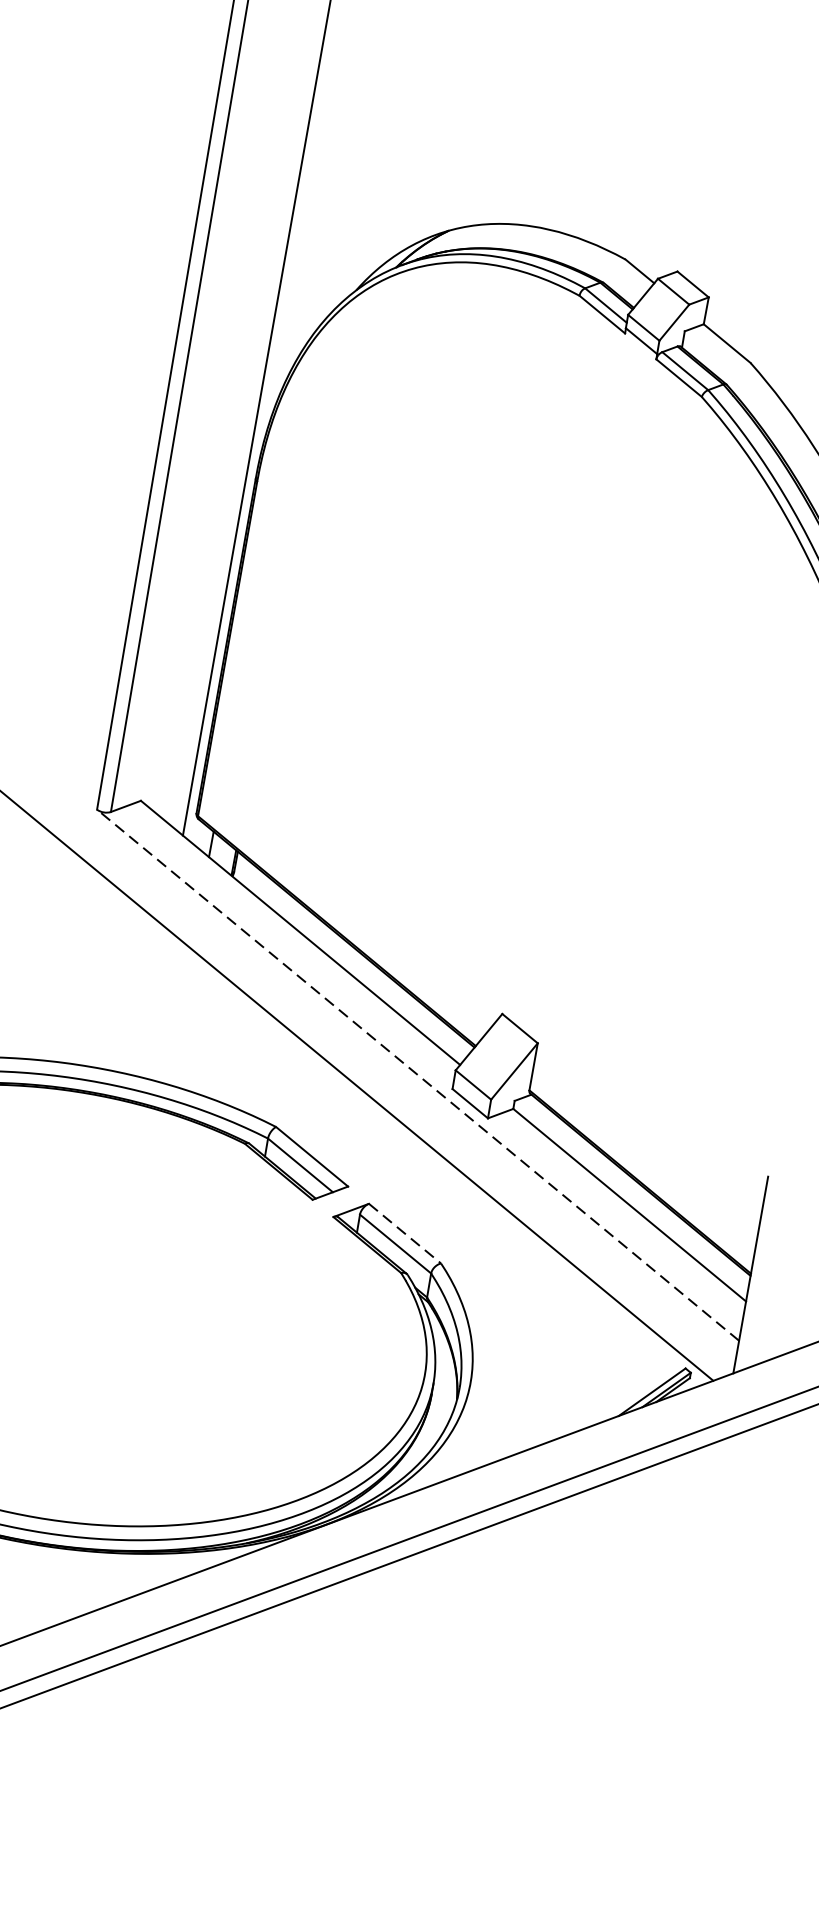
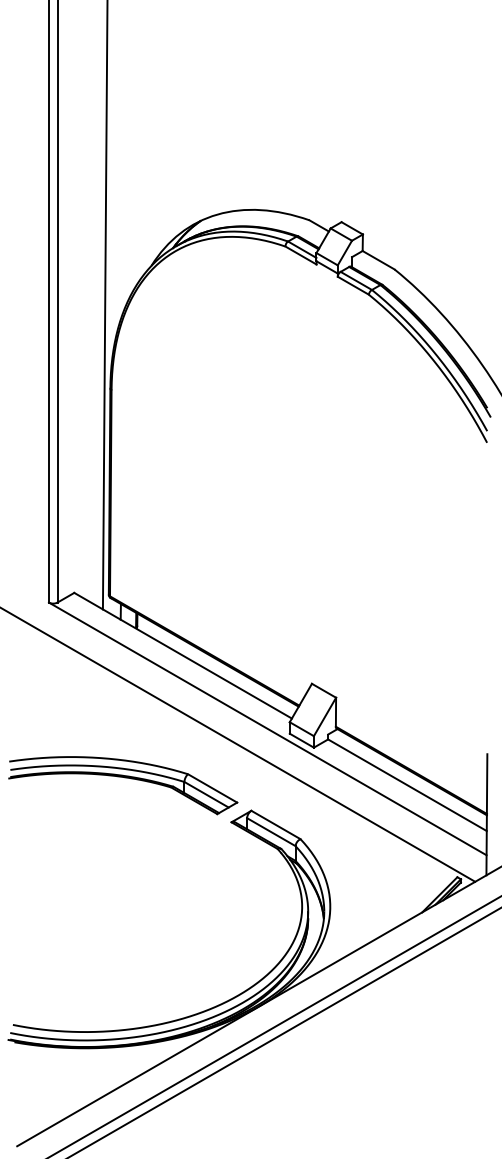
line: (417, 1074) -> (267, 728), dashed -> solid
line: (405, 1234) -> (276, 825), dashed -> solid

